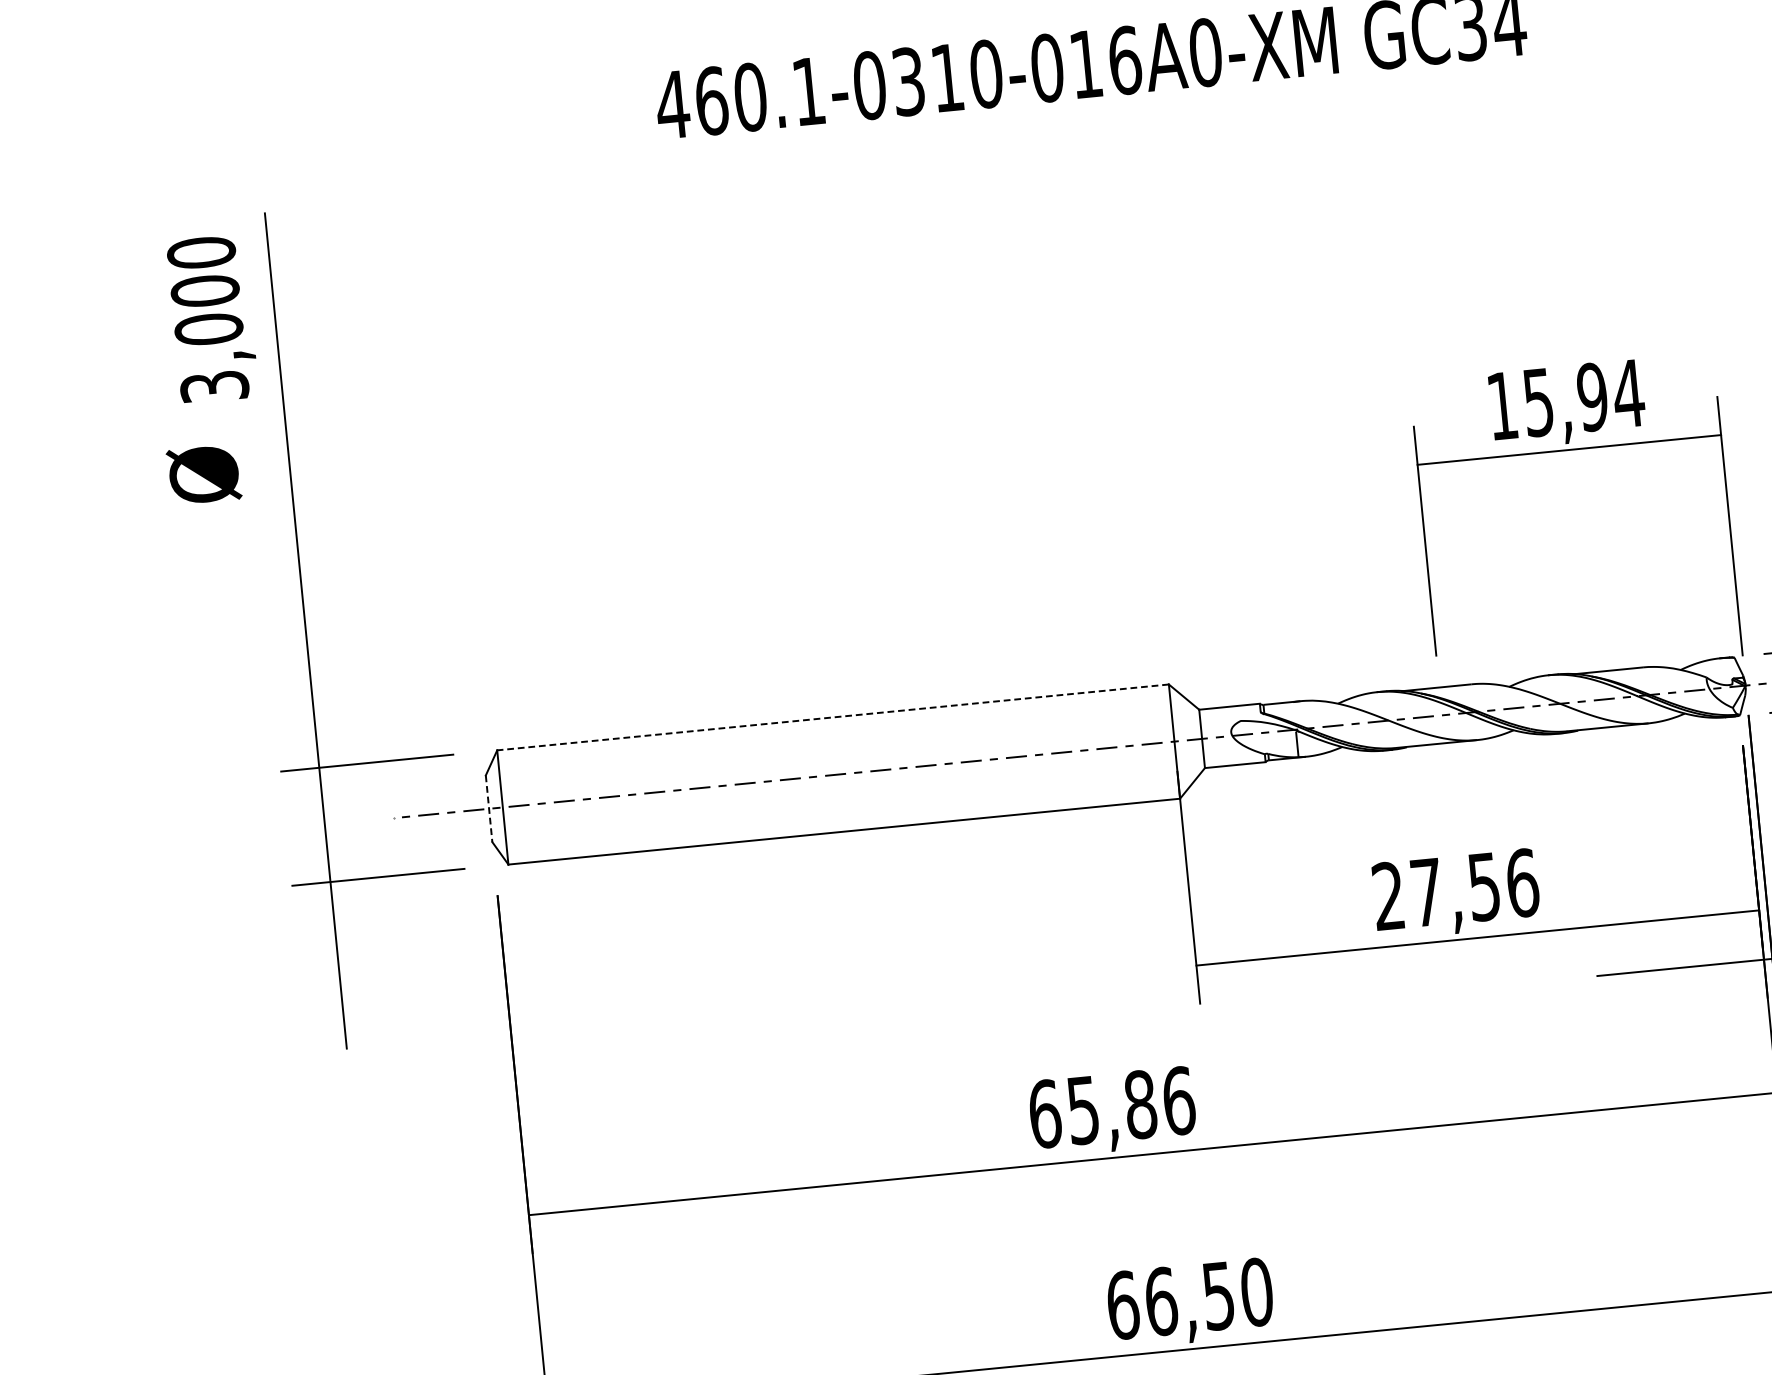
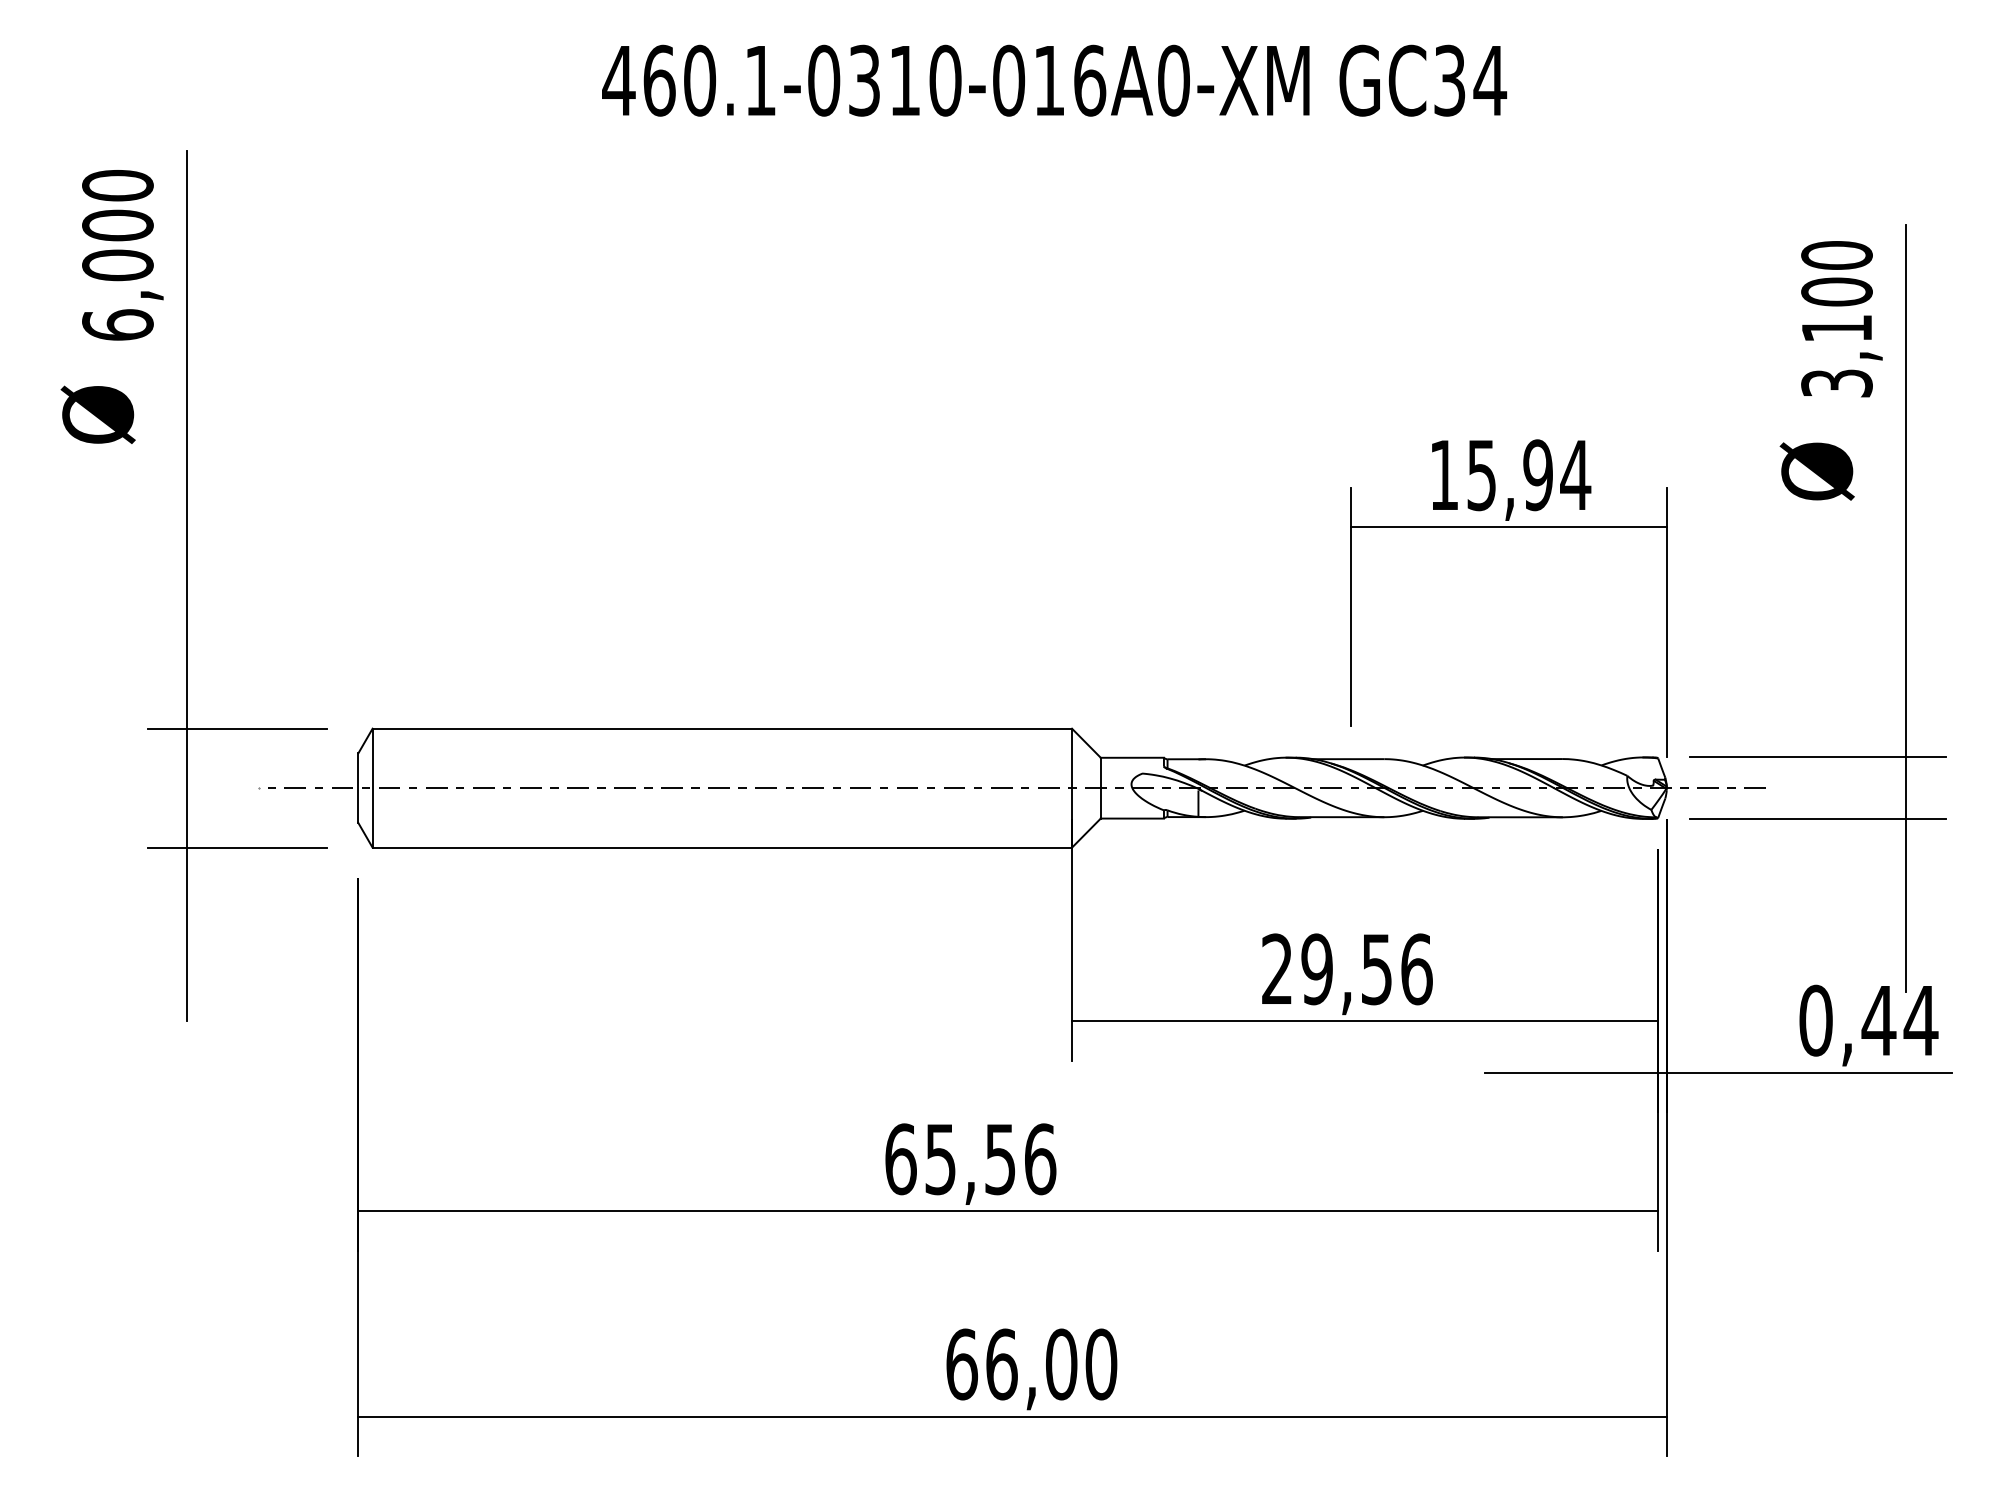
text: (214, 386) -> (117, 324), 3,000 -> 6,000
line: (833, 717) -> (722, 728), dashed -> solid
line: (489, 809) -> (358, 788), dashed -> solid
text: (1426, 892) -> (1316, 969), 27,56 -> 29,56
text: (1140, 1104) -> (1000, 1159), 65,86 -> 65,56
text: (1218, 1296) -> (1061, 1364), 66,50 -> 66,00

